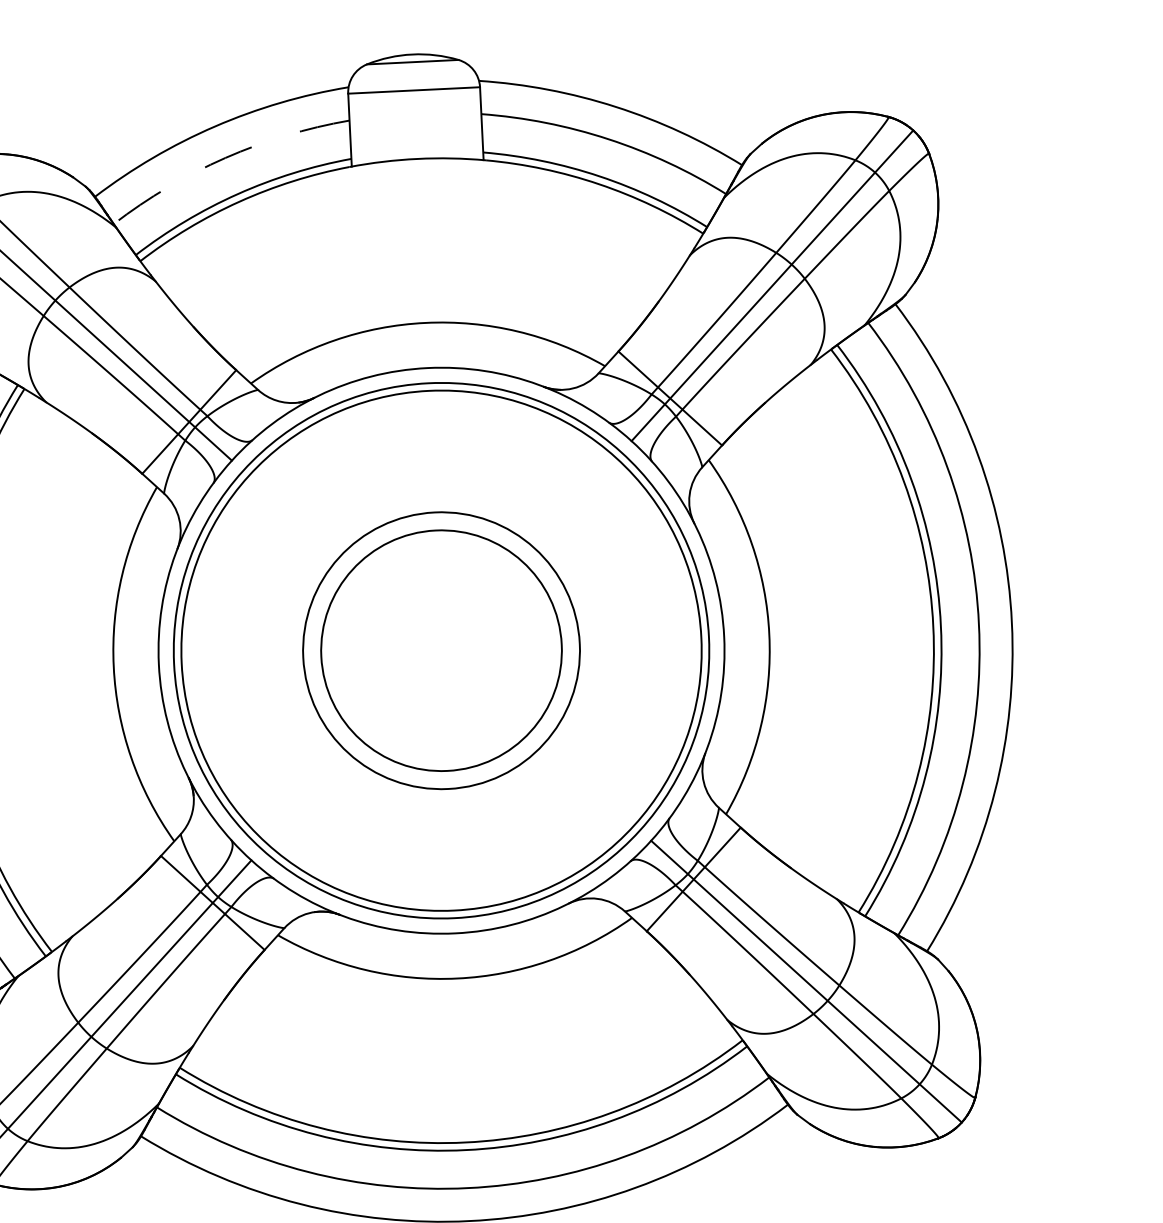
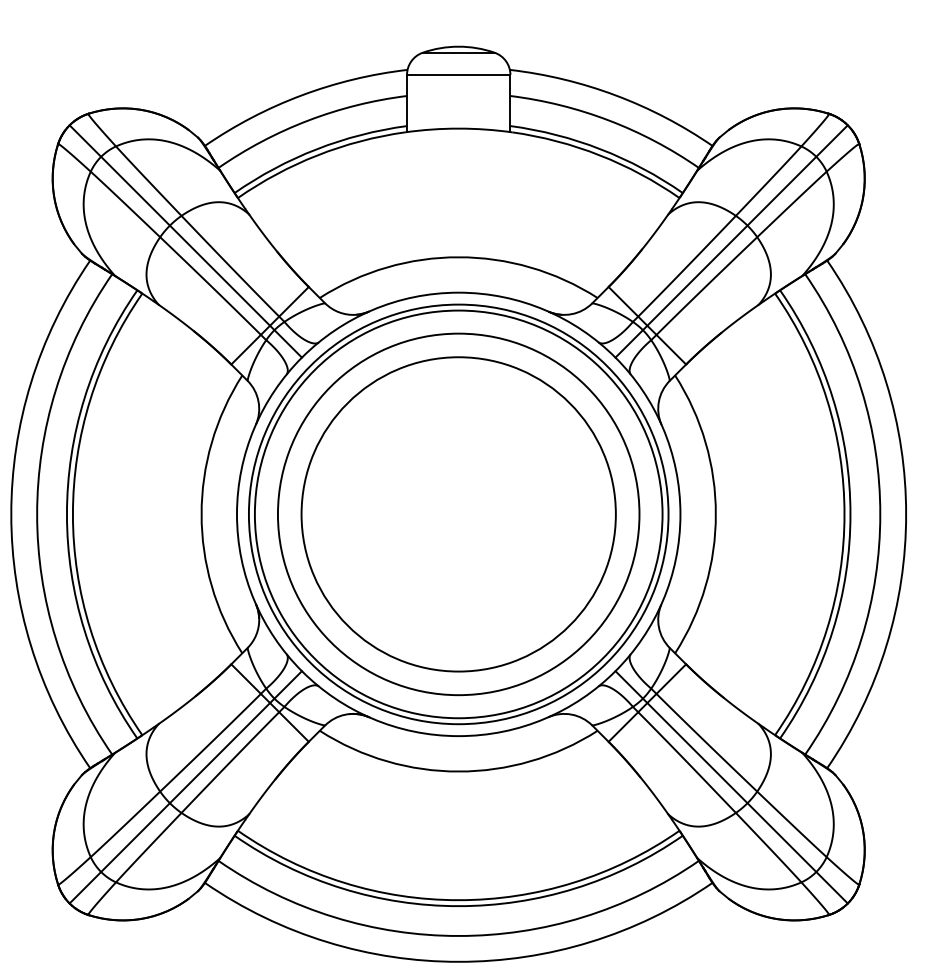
arc: (225, 157) -> (308, 120), dashed -> solid
circle: (441, 650) -> (458, 514), size x1.67
circle: (441, 650) -> (458, 514), size x1.67

